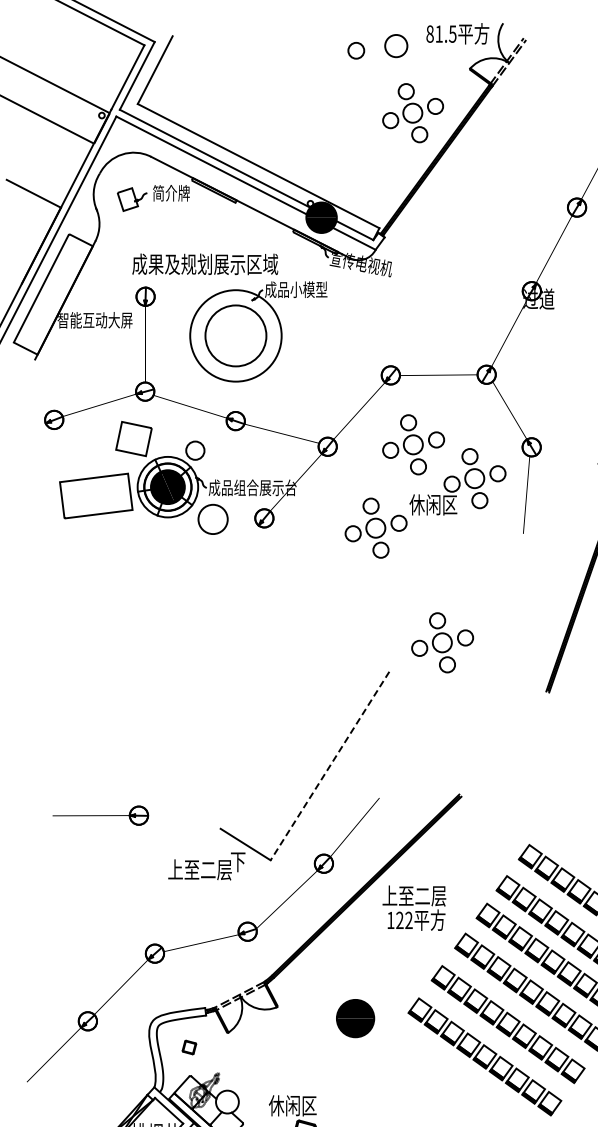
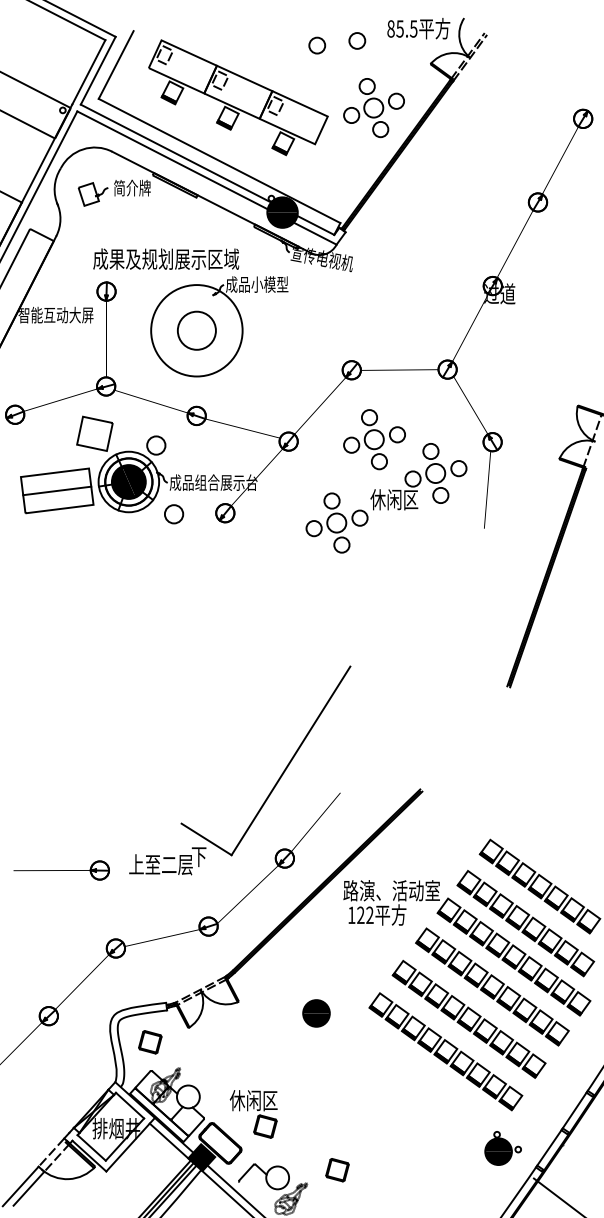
text: (438, 33) -> (399, 28), 81.5 -> 85.5
circle: (396, 45) -> (357, 40), size x0.71
part: (277, 102) -> (238, 97), added
circle: (235, 335) -> (196, 330), size x0.62
line: (96, 495) -> (57, 490), added
circle: (212, 519) -> (173, 514), size x0.62
part: (442, 642) -> (403, 637), removed
line: (329, 766) -> (290, 761), dashed -> solid
part: (100, 815) -> (61, 870), moved
text: (430, 895) -> (391, 890), 上至二层 -> 路演、活动室
part: (355, 1018) -> (316, 1013), size x0.71
part: (189, 1047) -> (150, 1042), size x1.67

